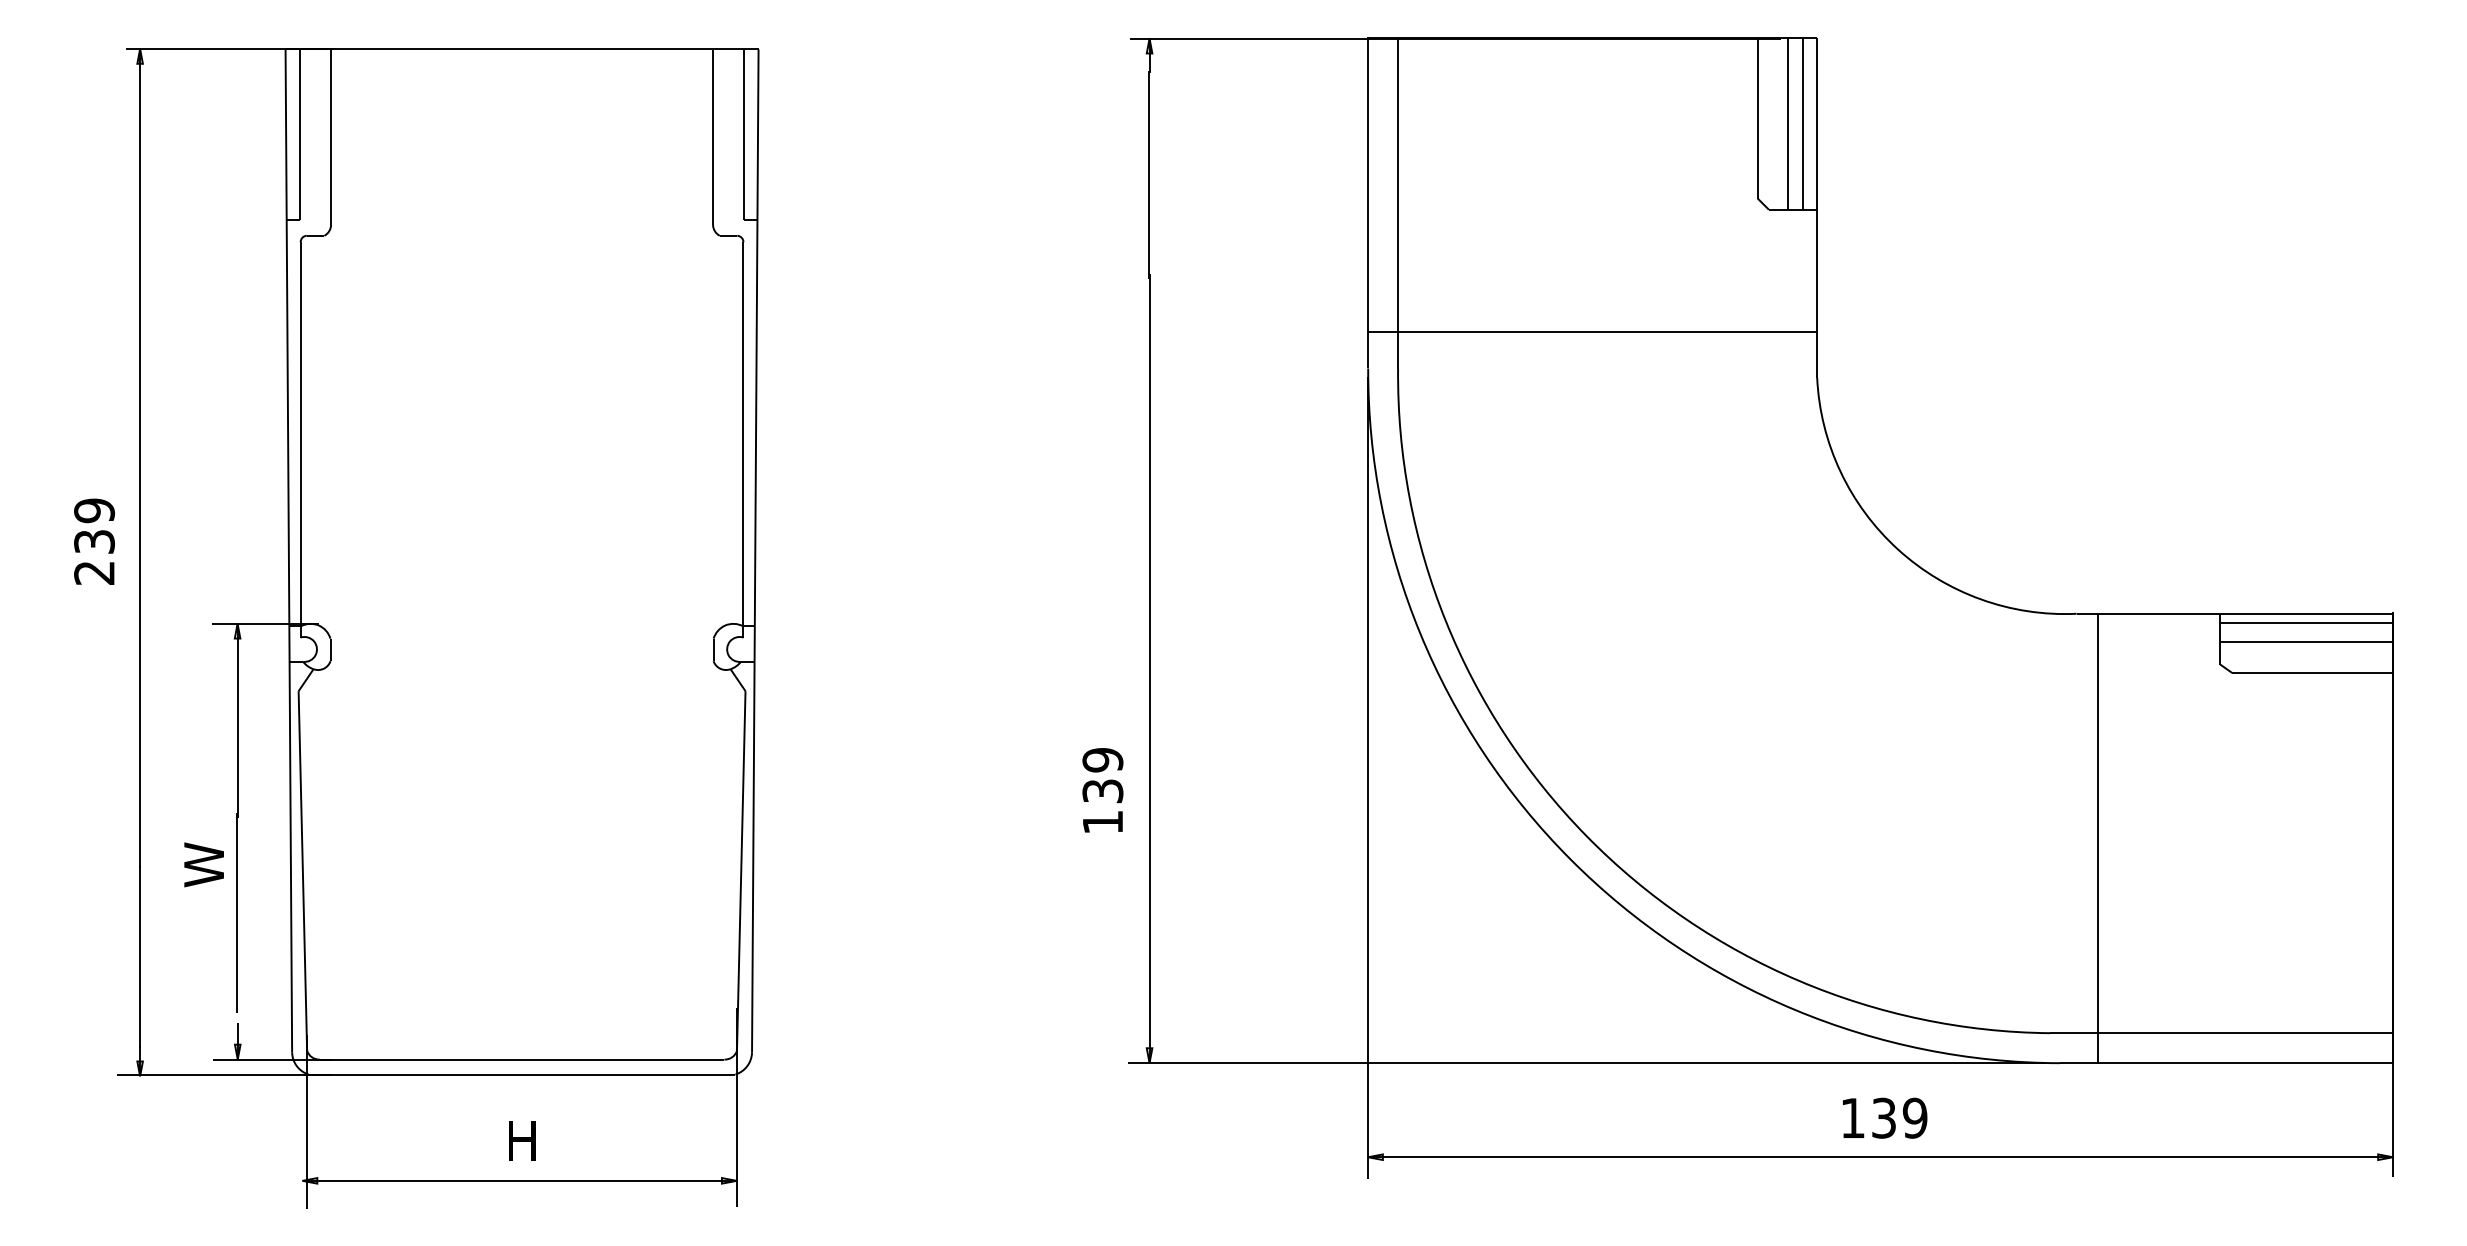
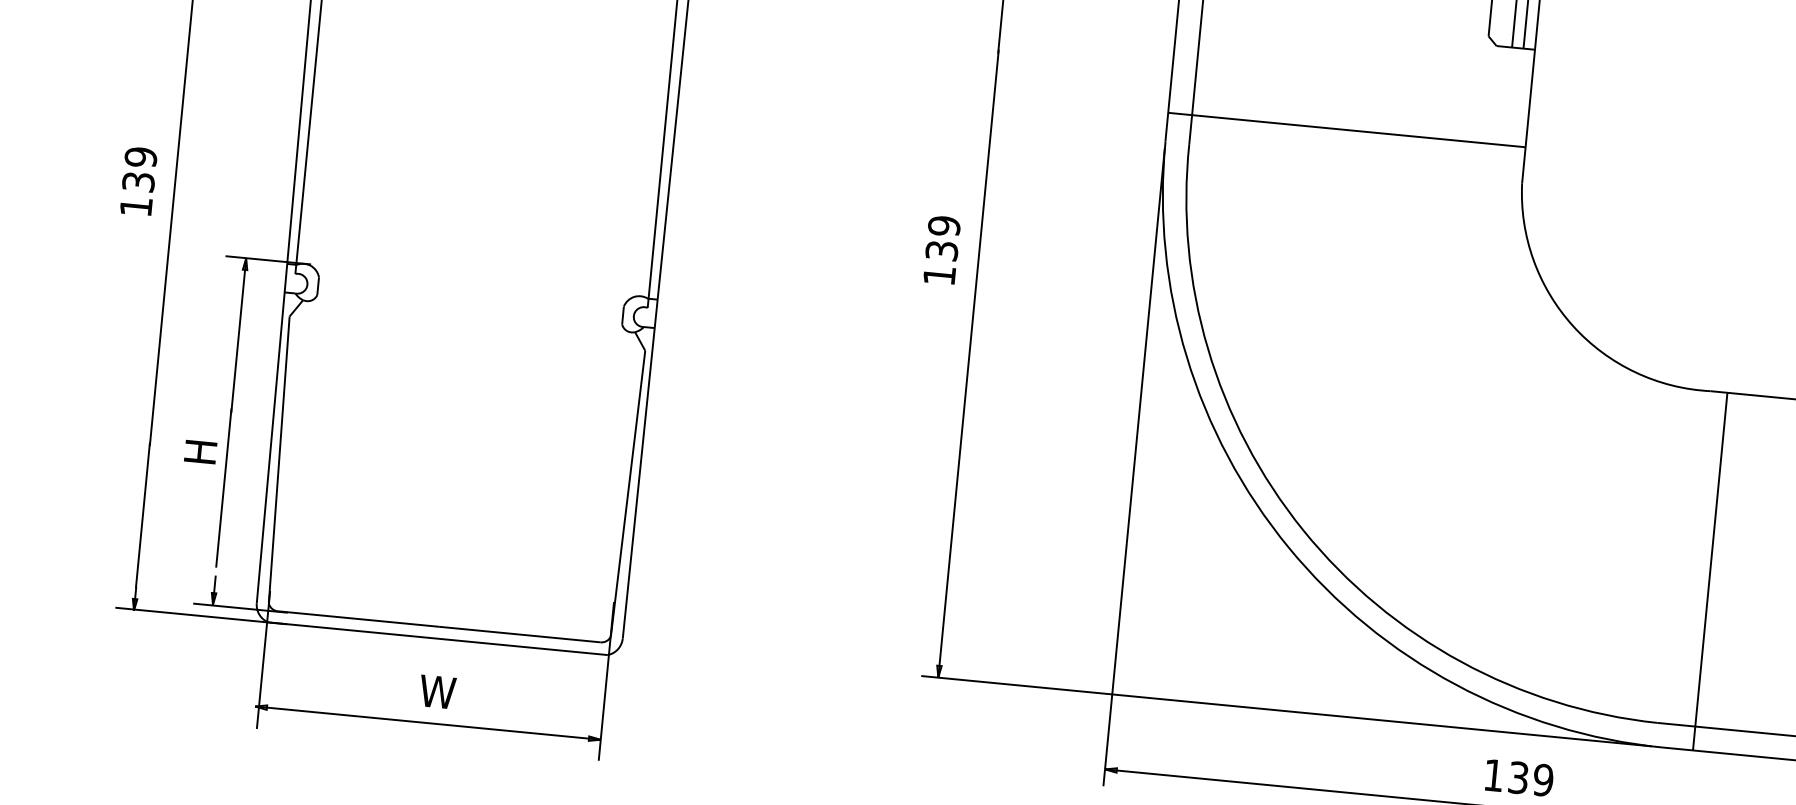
text: (94, 573) -> (136, 207), 239 -> 139
text: (1102, 790) -> (941, 250), moved
text: (203, 864) -> (200, 447), W -> H
text: (527, 1140) -> (437, 691), H -> W

